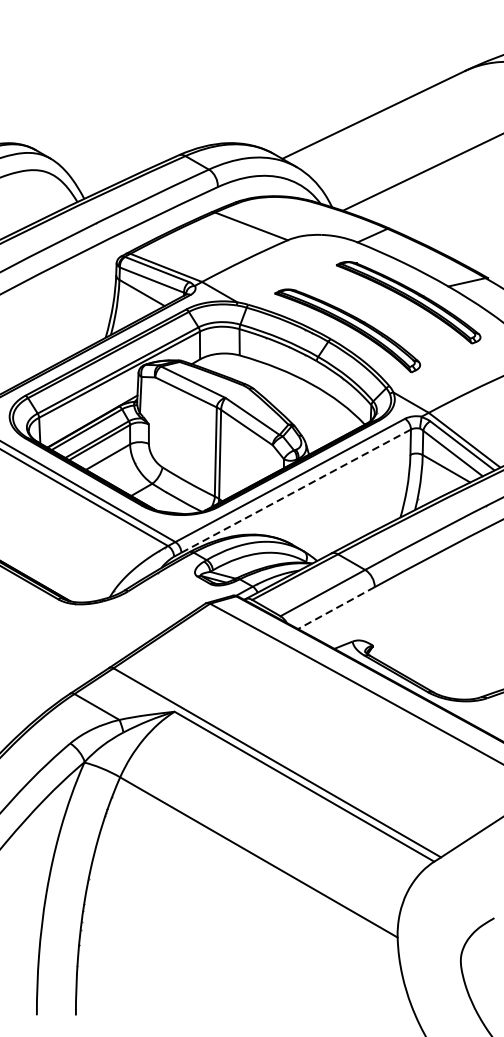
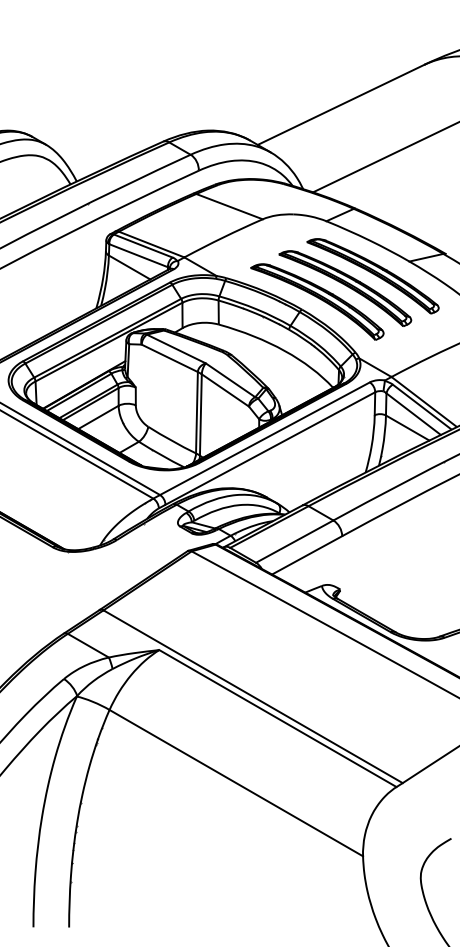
part: (378, 315) -> (345, 288), added
line: (295, 491) -> (269, 448), dashed -> solid
line: (336, 608) -> (307, 555), dashed -> solid

